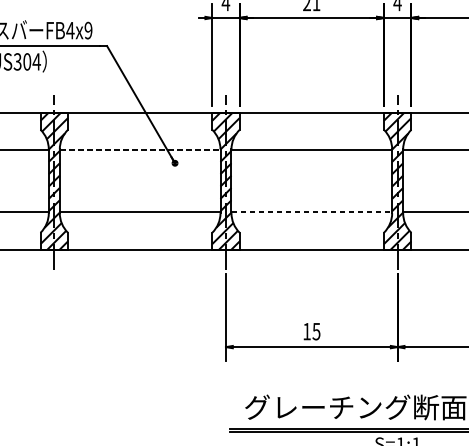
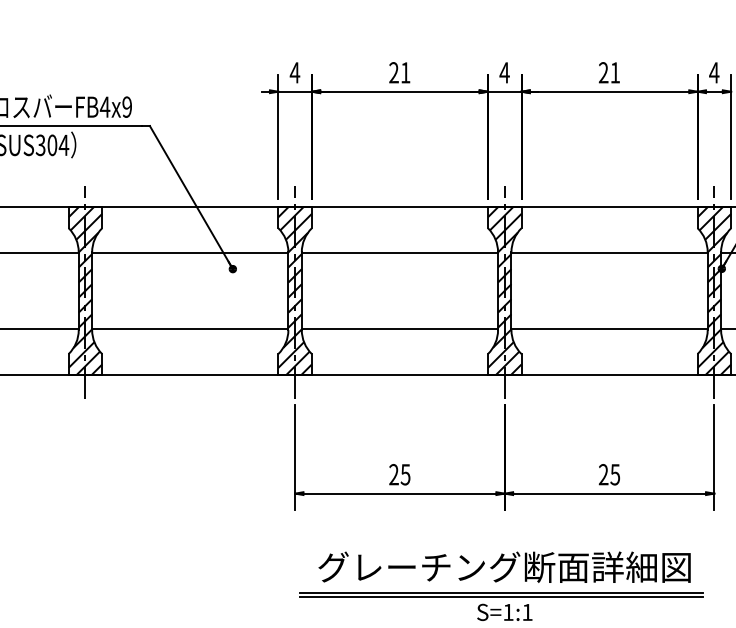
line: (140, 150) -> (190, 253), dashed -> solid
line: (312, 211) -> (400, 328), dashed -> solid
text: (306, 331) -> (393, 474), 15 -> 25

